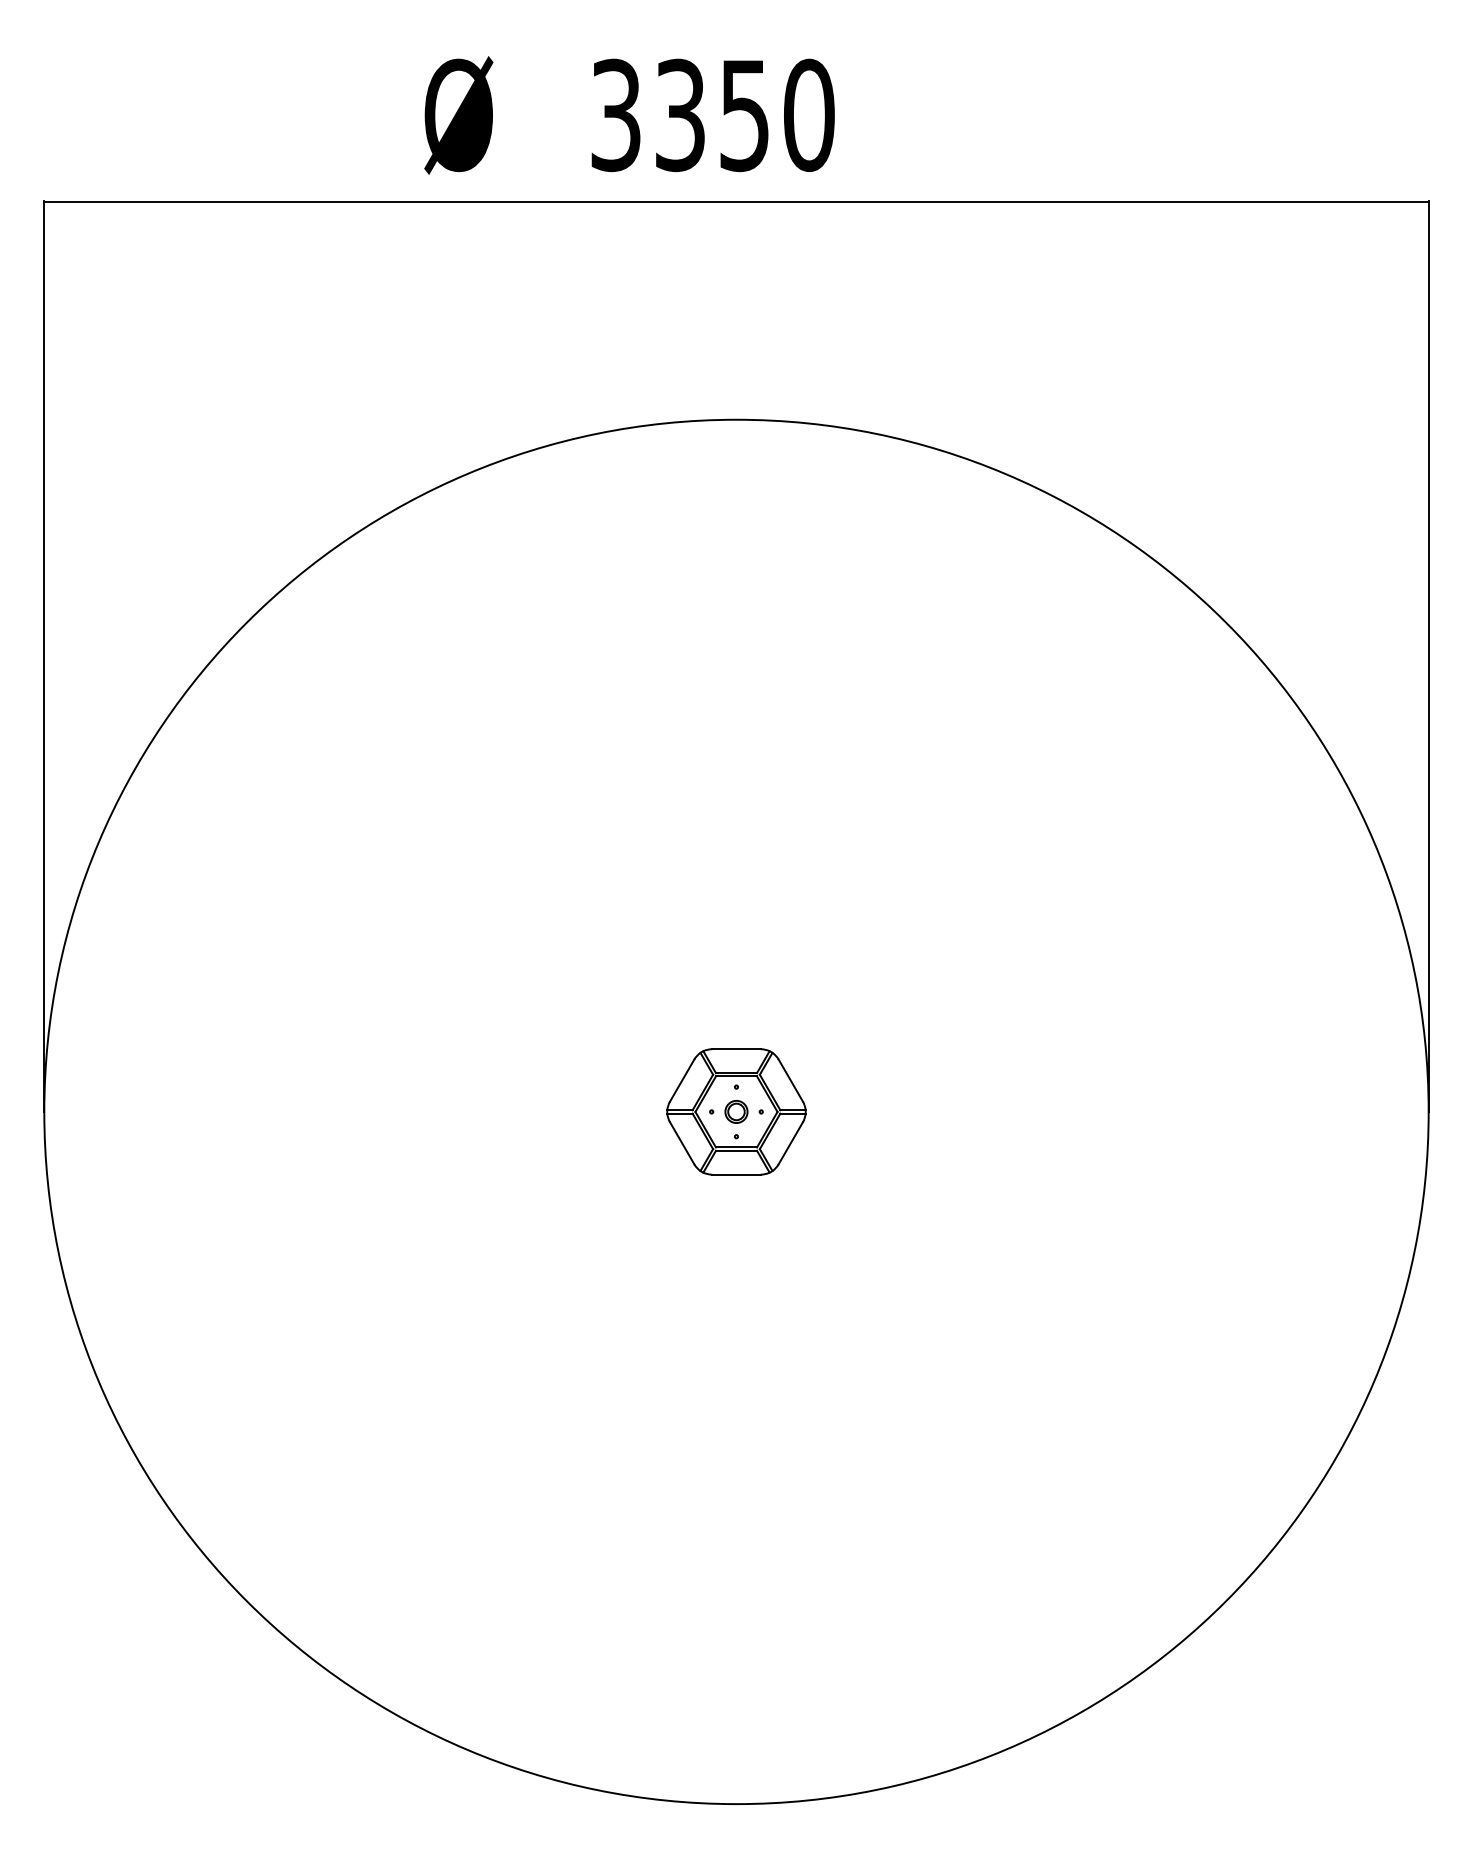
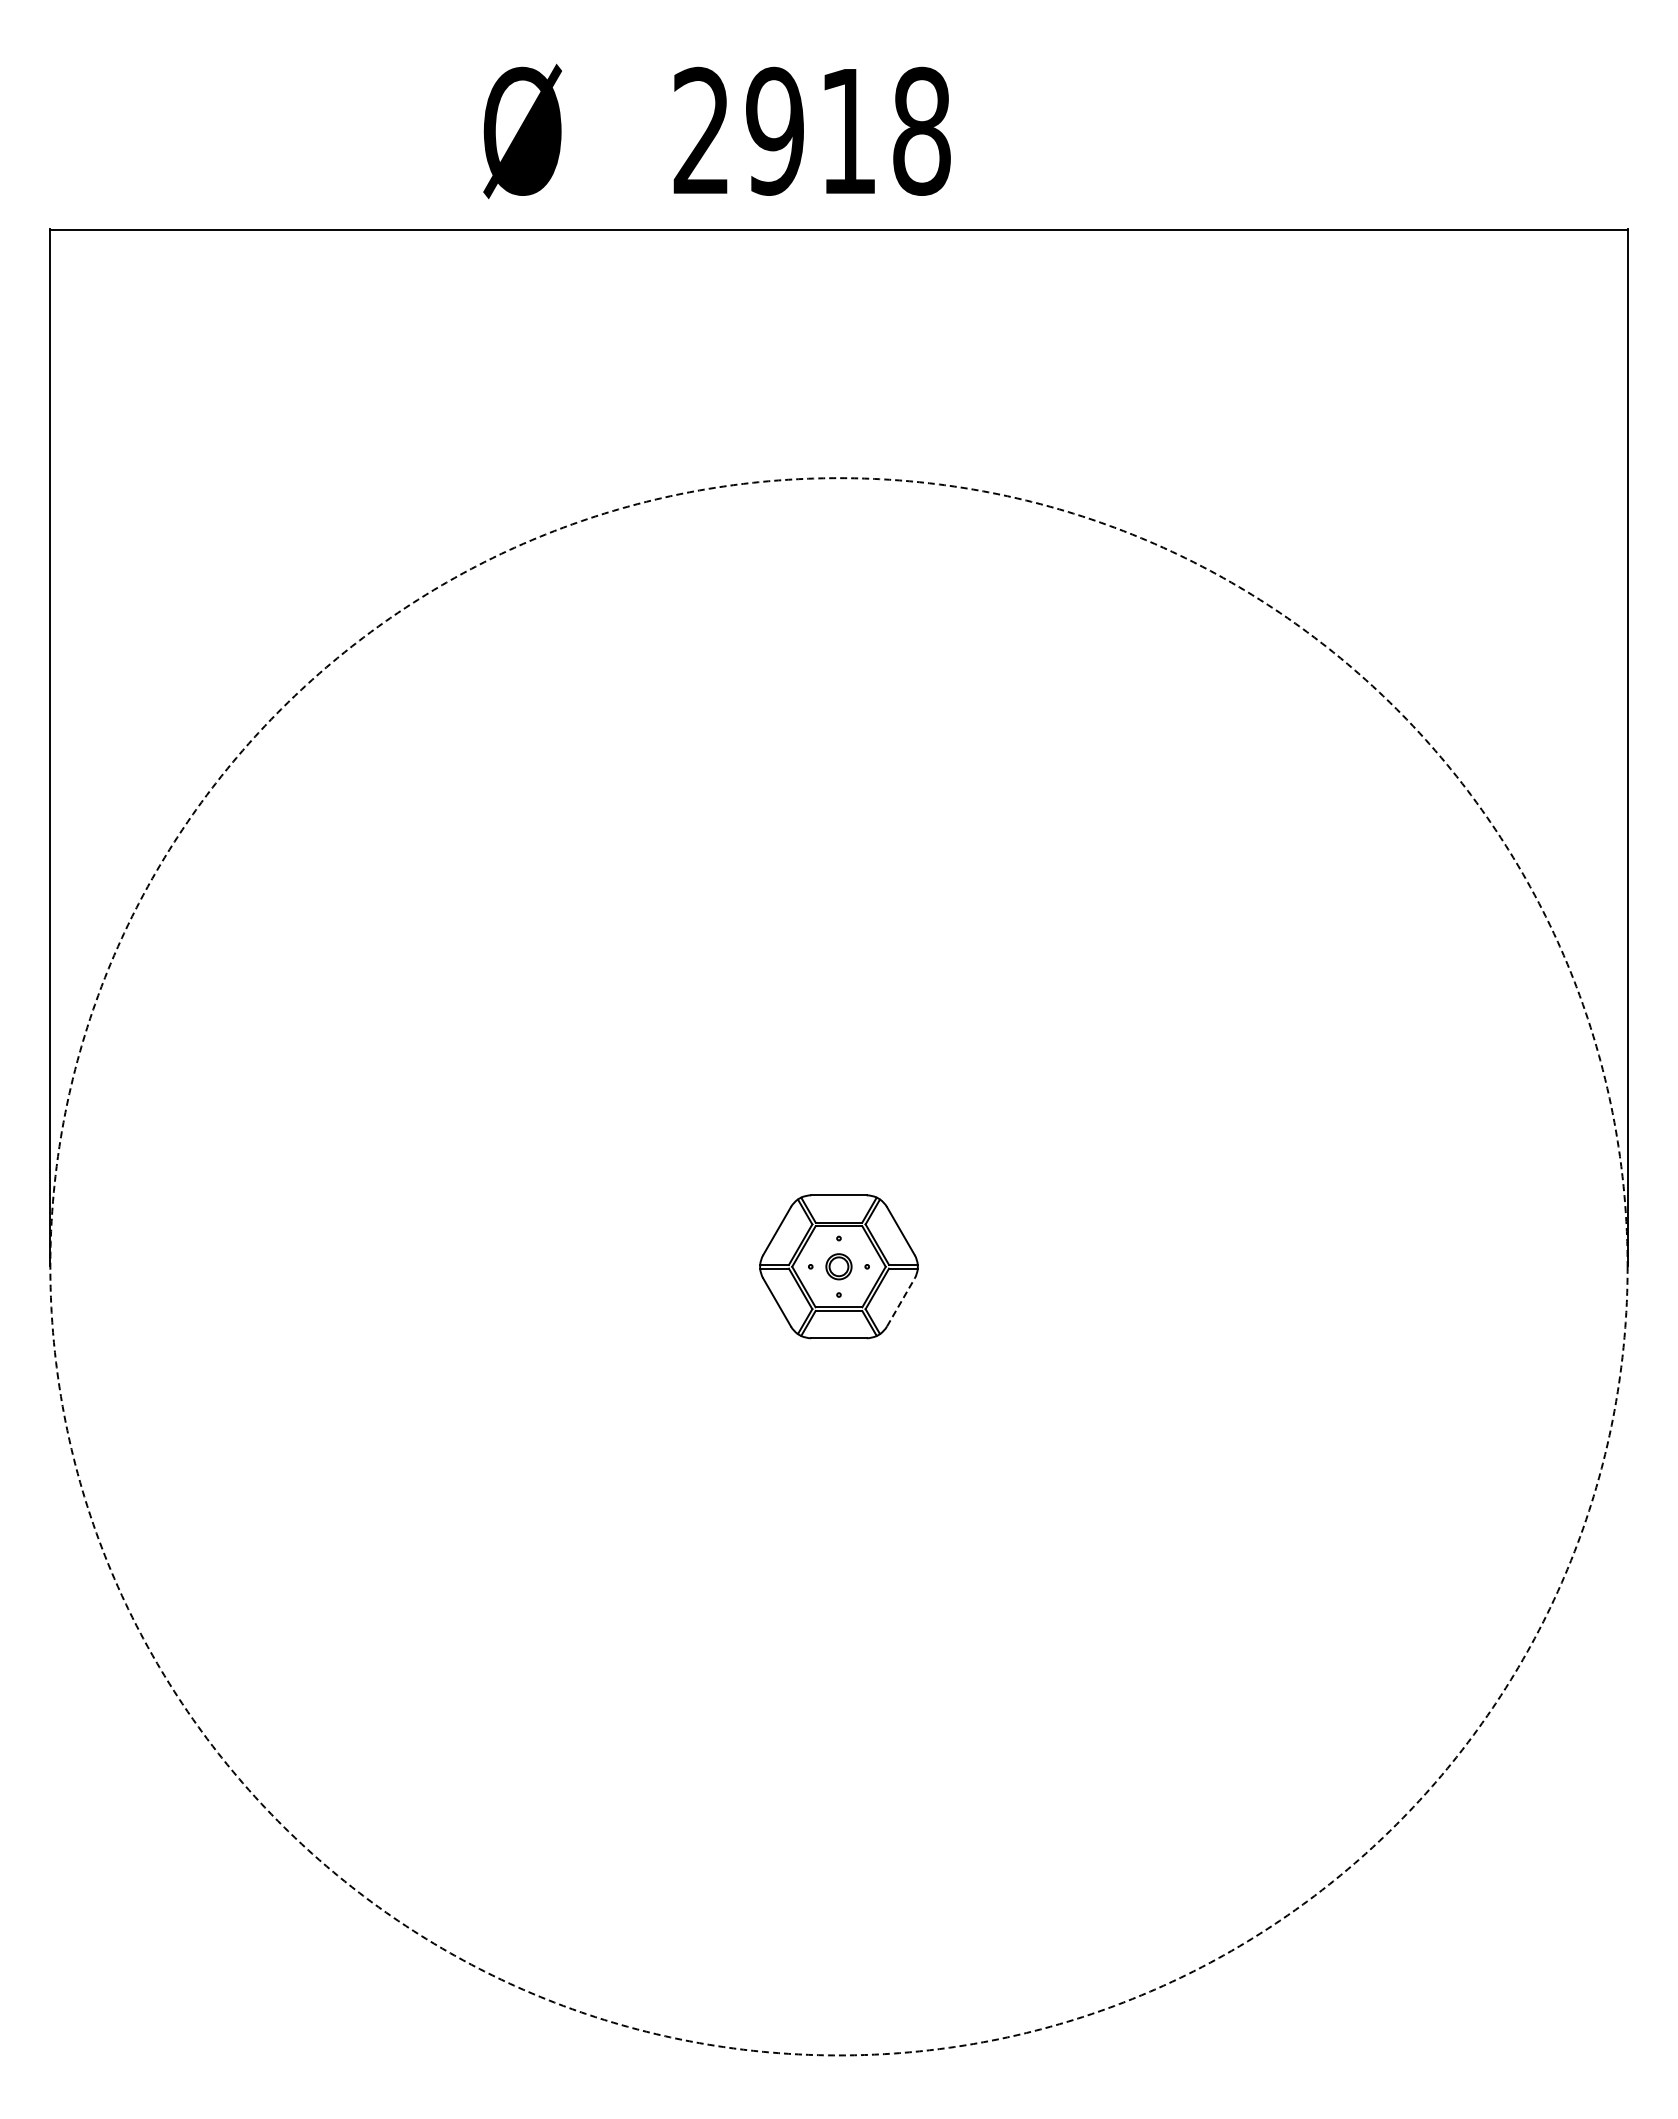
text: (713, 114) -> (812, 130), 3350 -> 2918
circle: (736, 1111) -> (838, 1266), solid -> dashed
line: (790, 1143) -> (900, 1302), solid -> dashed

